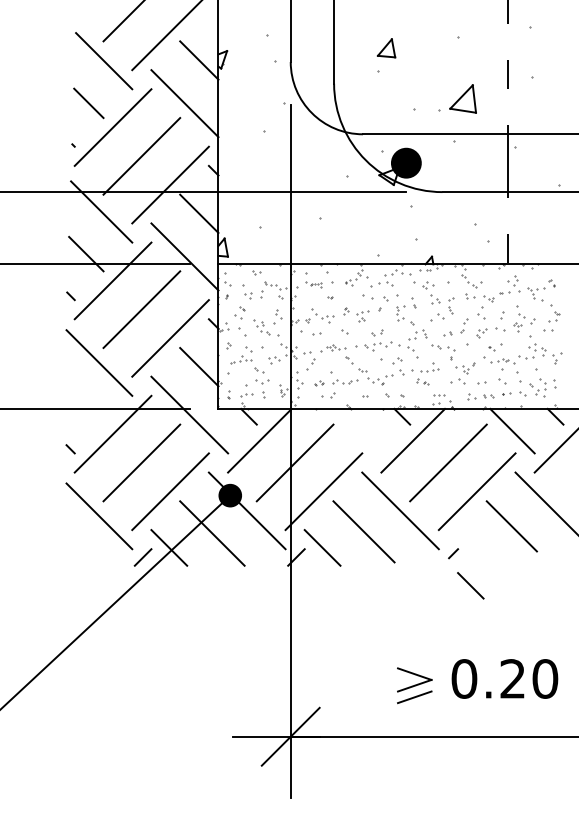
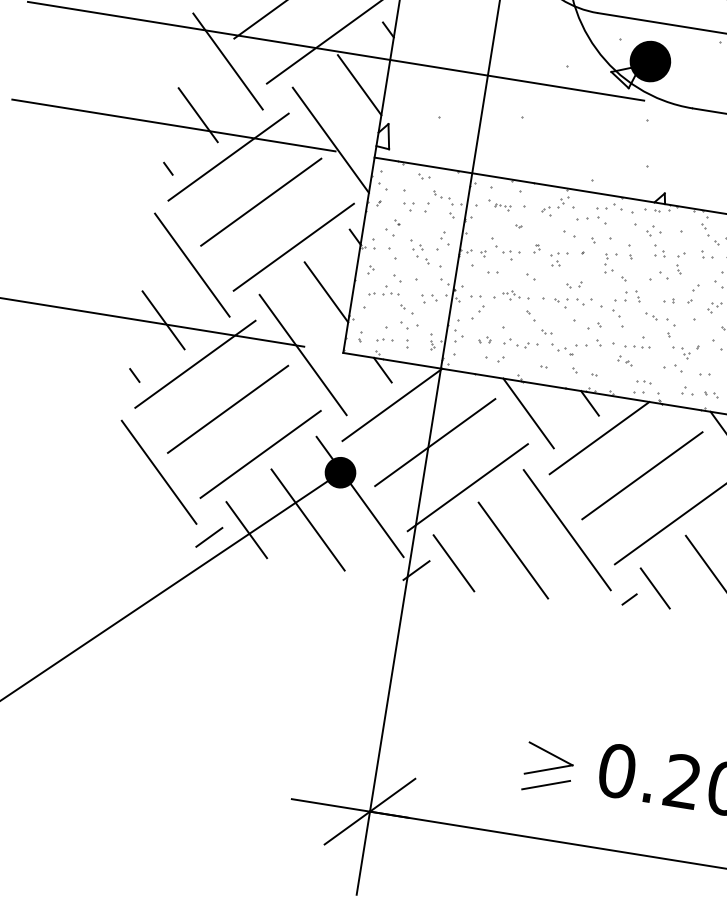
line: (84, 405) -> (162, 319), added
line: (358, 430) -> (527, 412), added
line: (470, 585) -> (654, 588), moved

